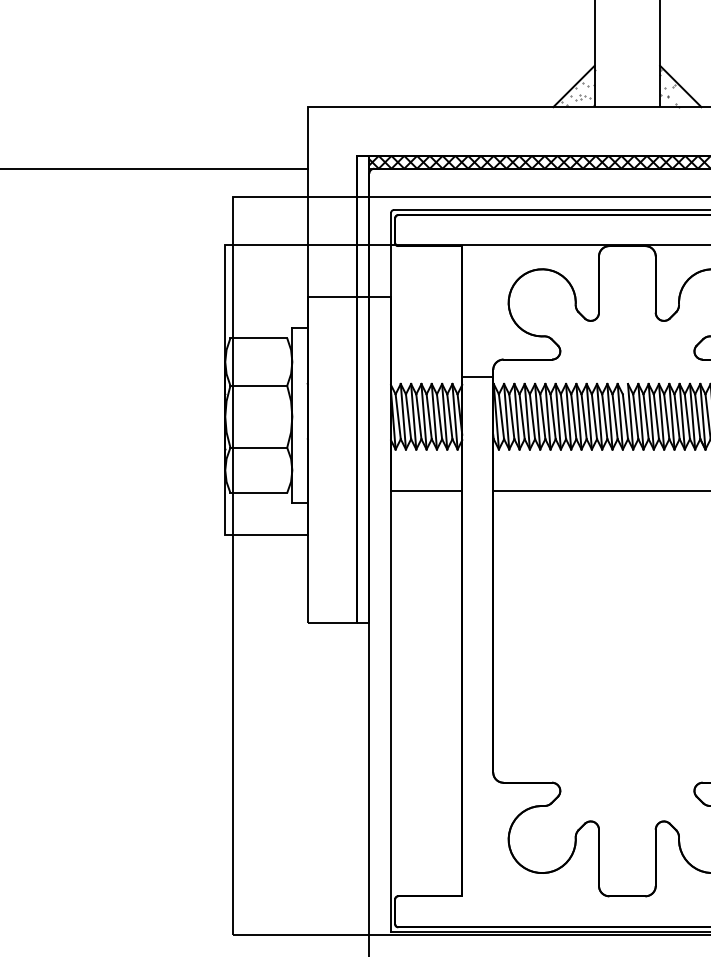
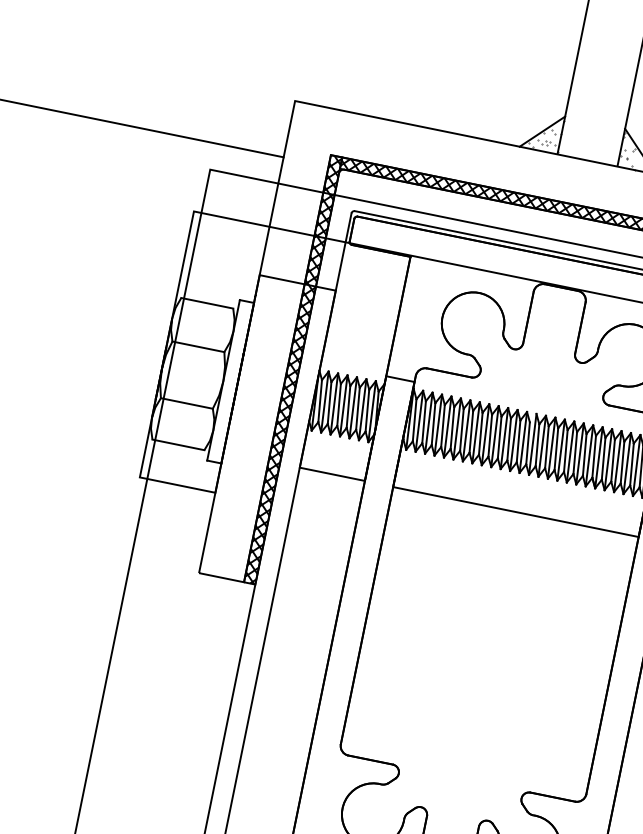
hatch: (362, 389) -> (292, 369), added

